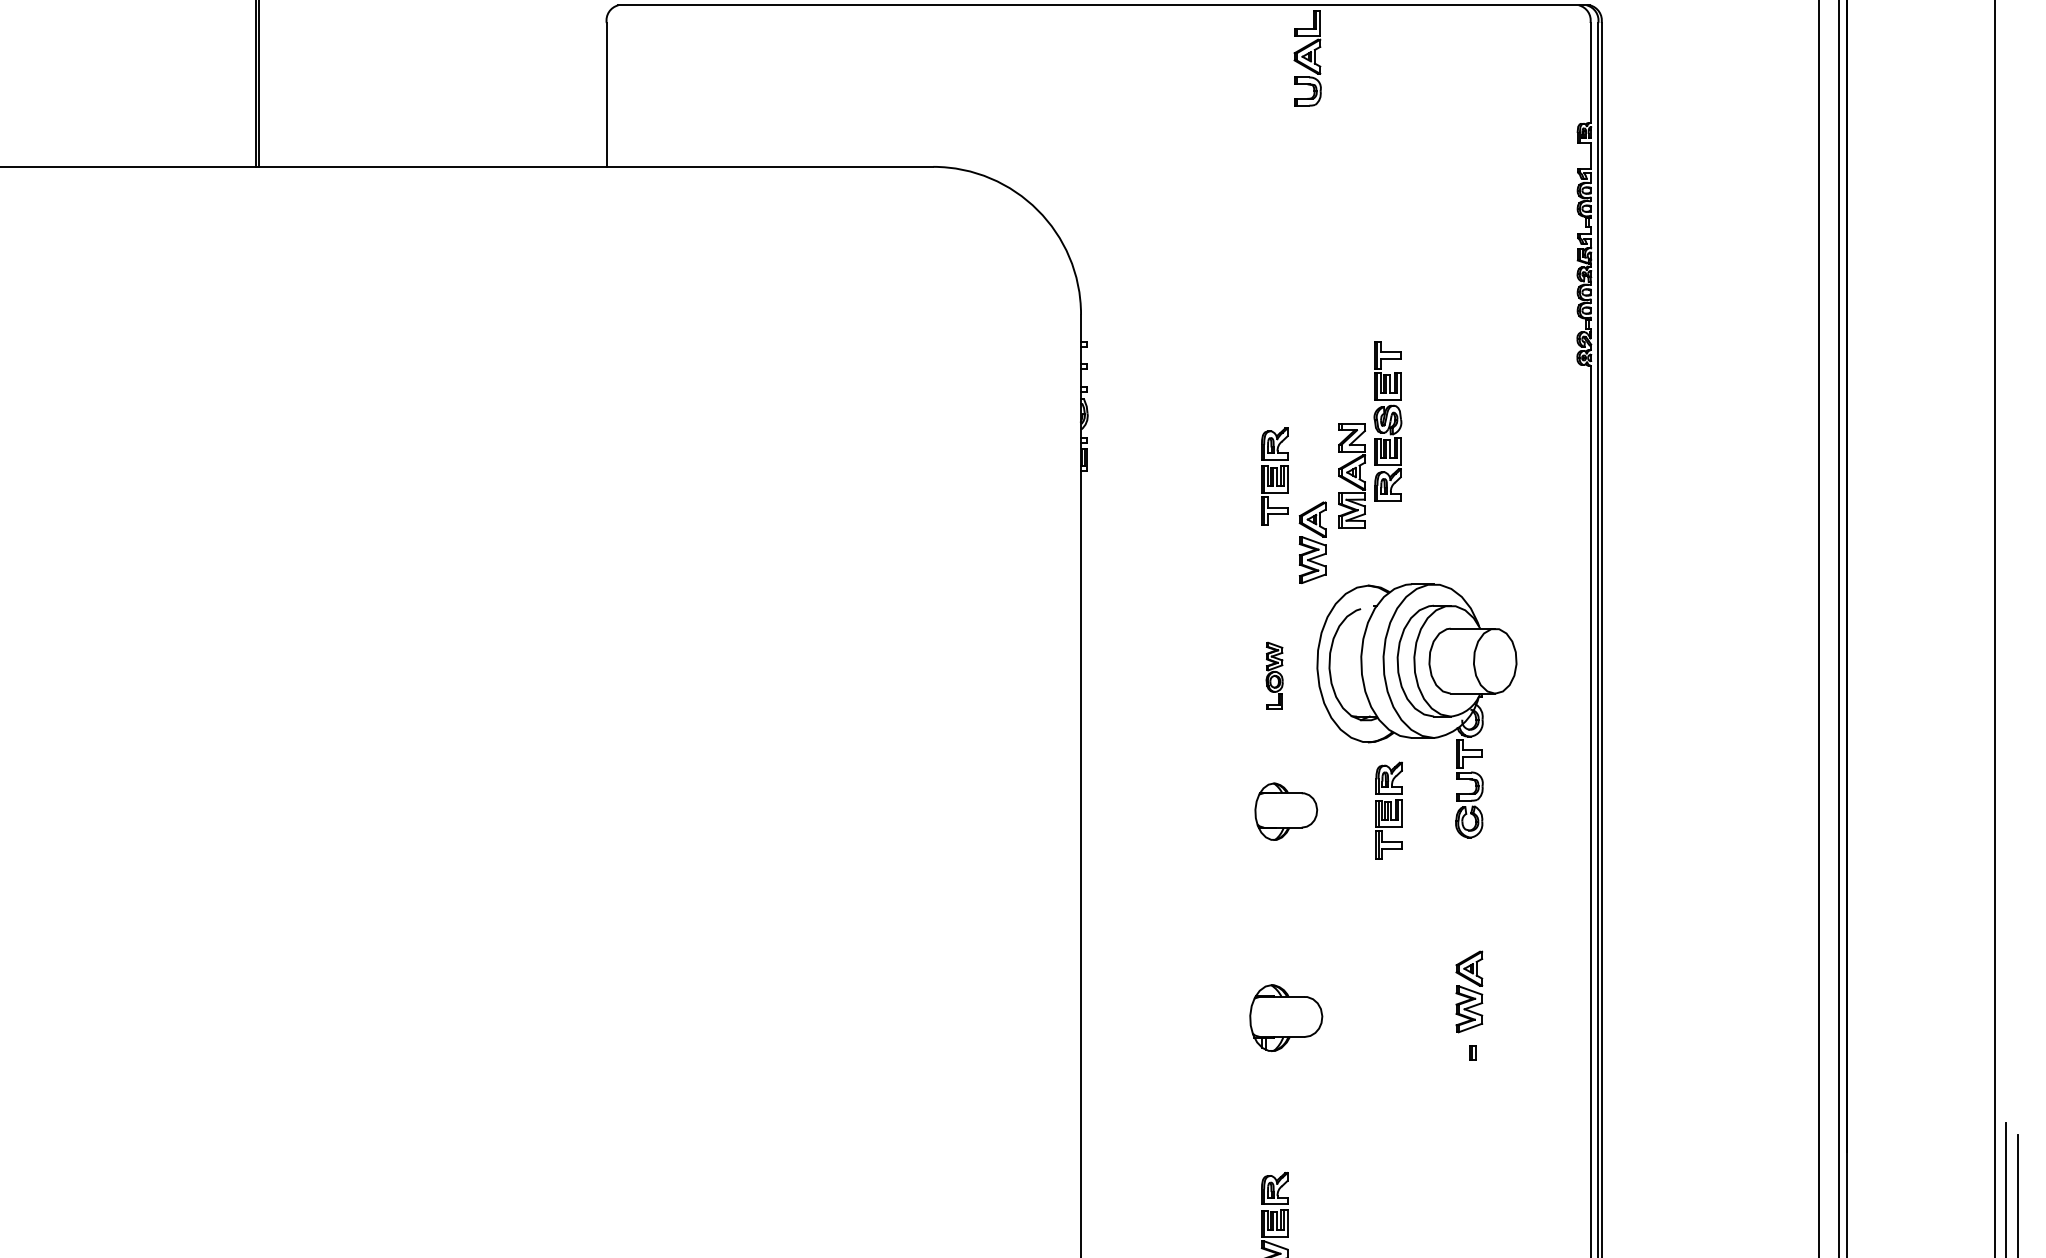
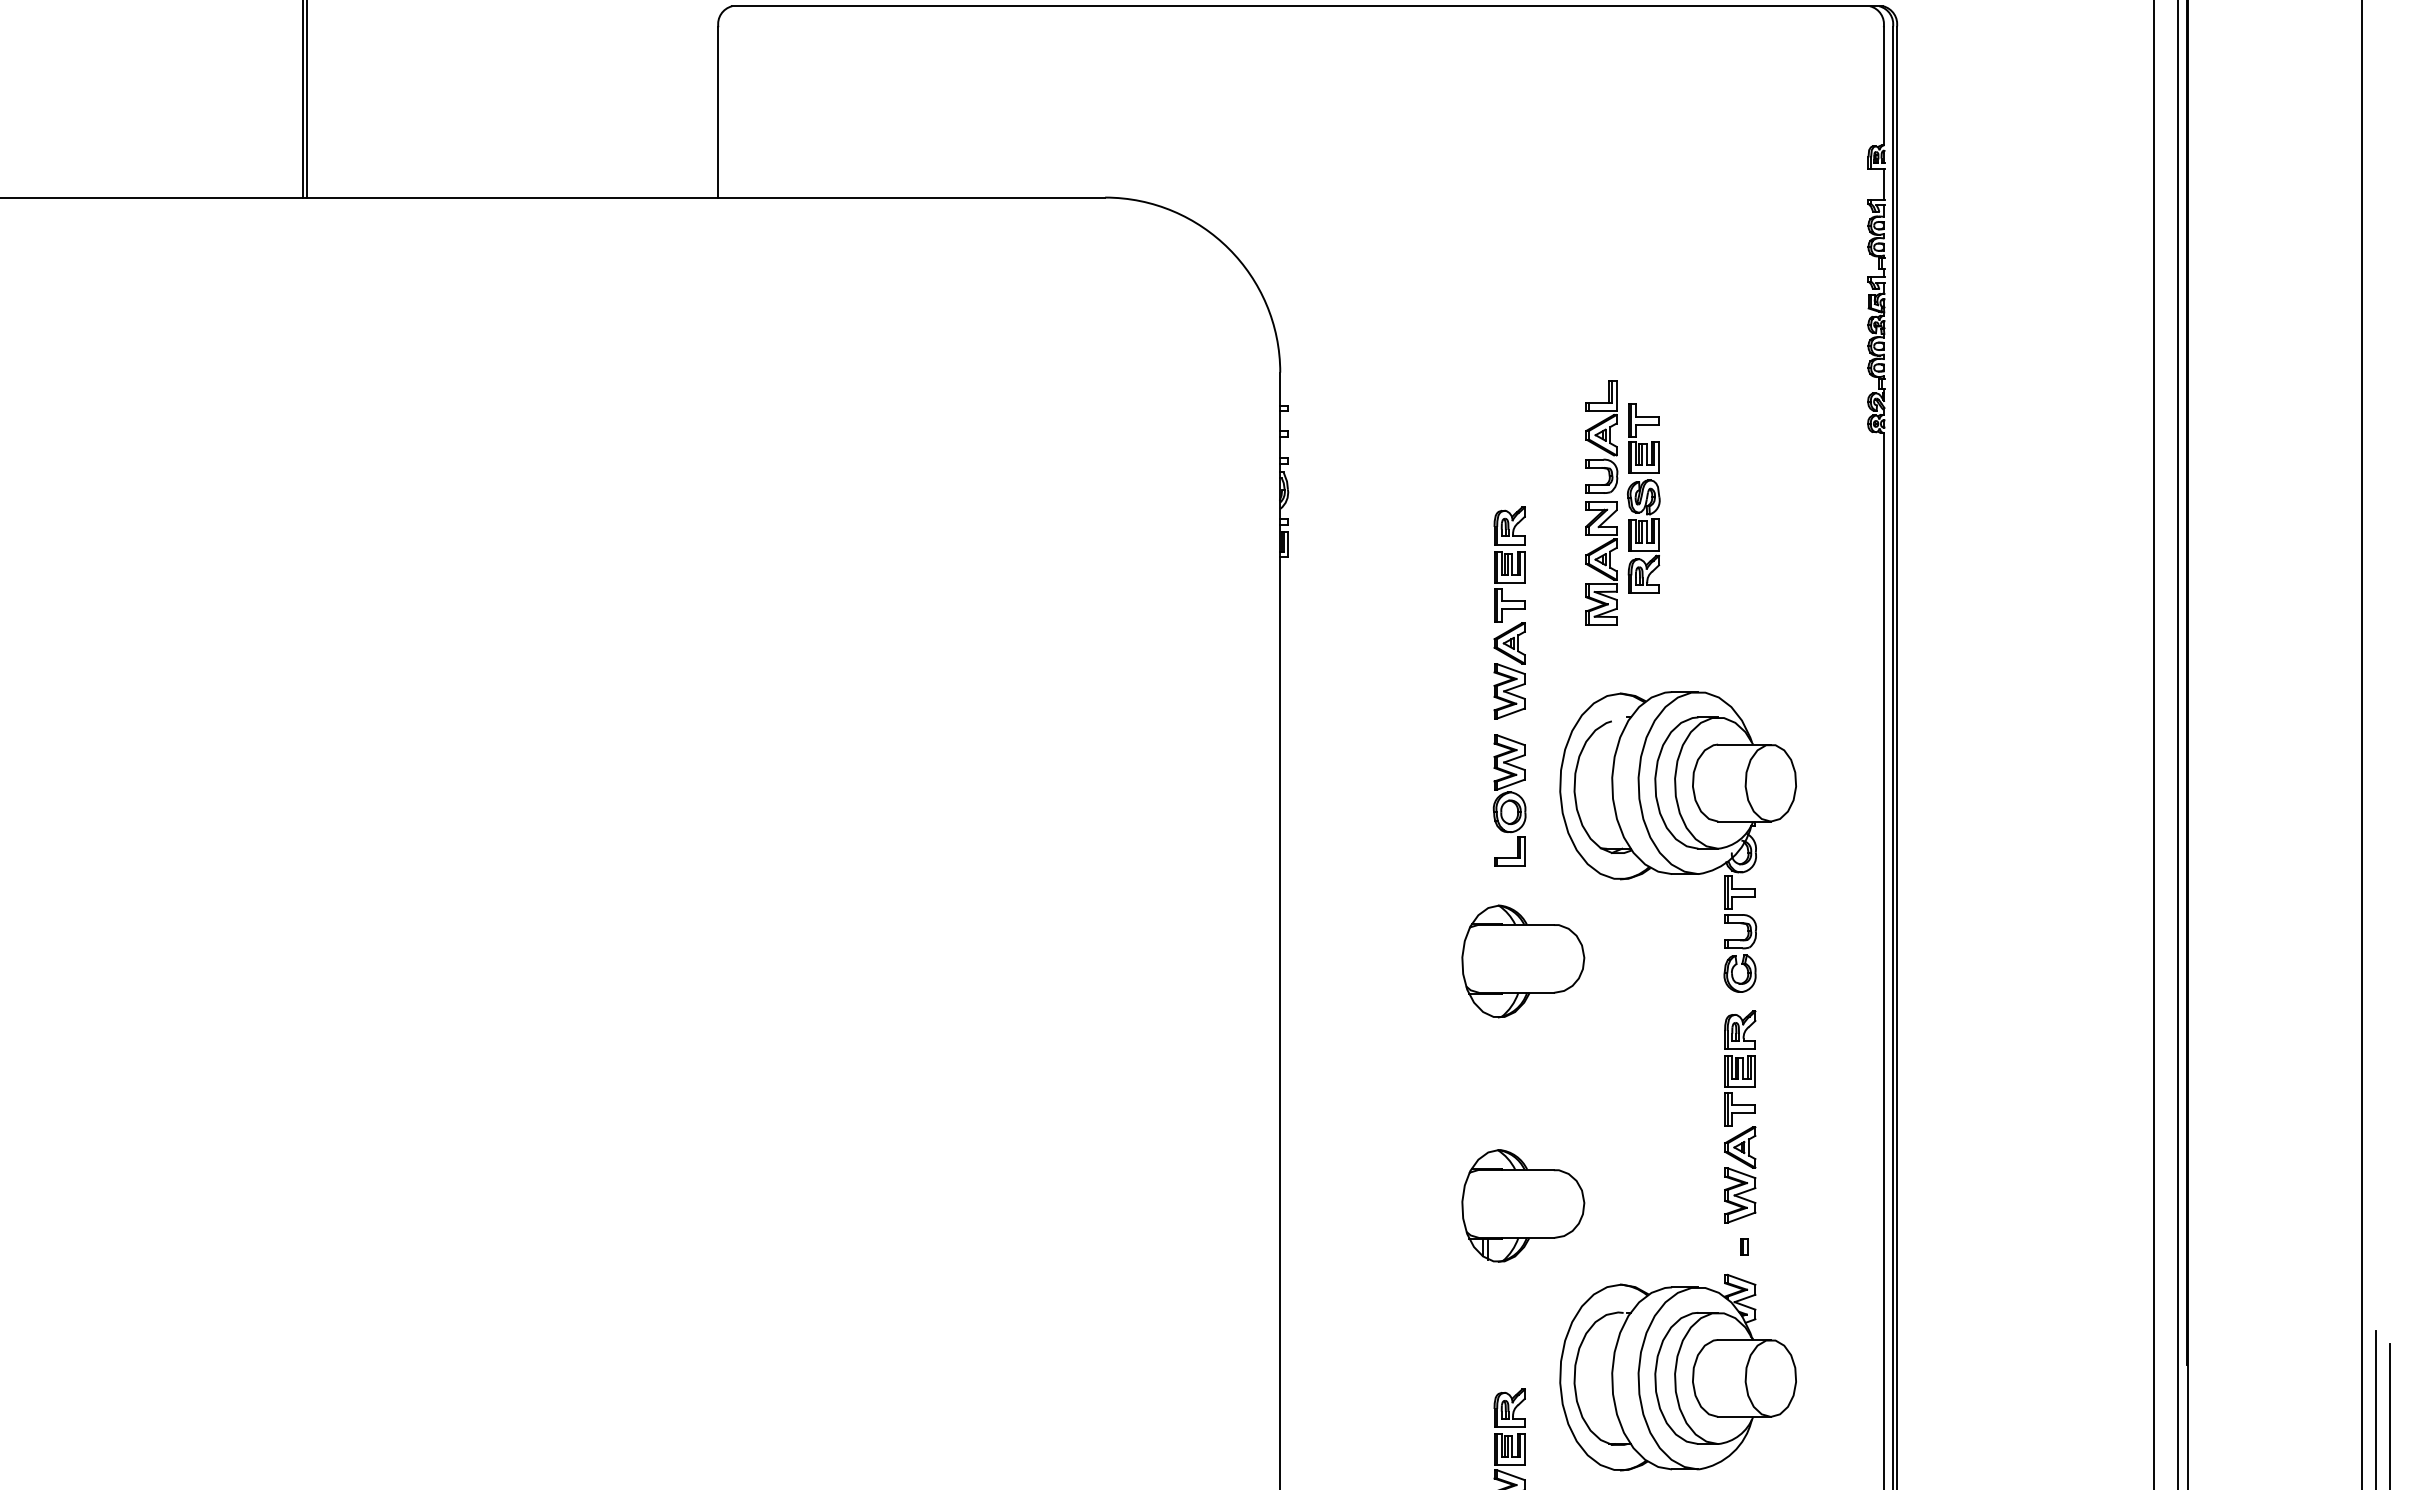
part: (1307, 57) -> (1601, 436), moved
part: (1312, 542) -> (1509, 670), moved
part: (1274, 675) -> (1509, 800), size x1.67
part: (1389, 810) -> (1740, 1068), moved
part: (1286, 811) -> (1523, 961), size x1.67
part: (1286, 1017) -> (1523, 1205), size x1.43
part: (1416, 1158) -> (1677, 1372), added

